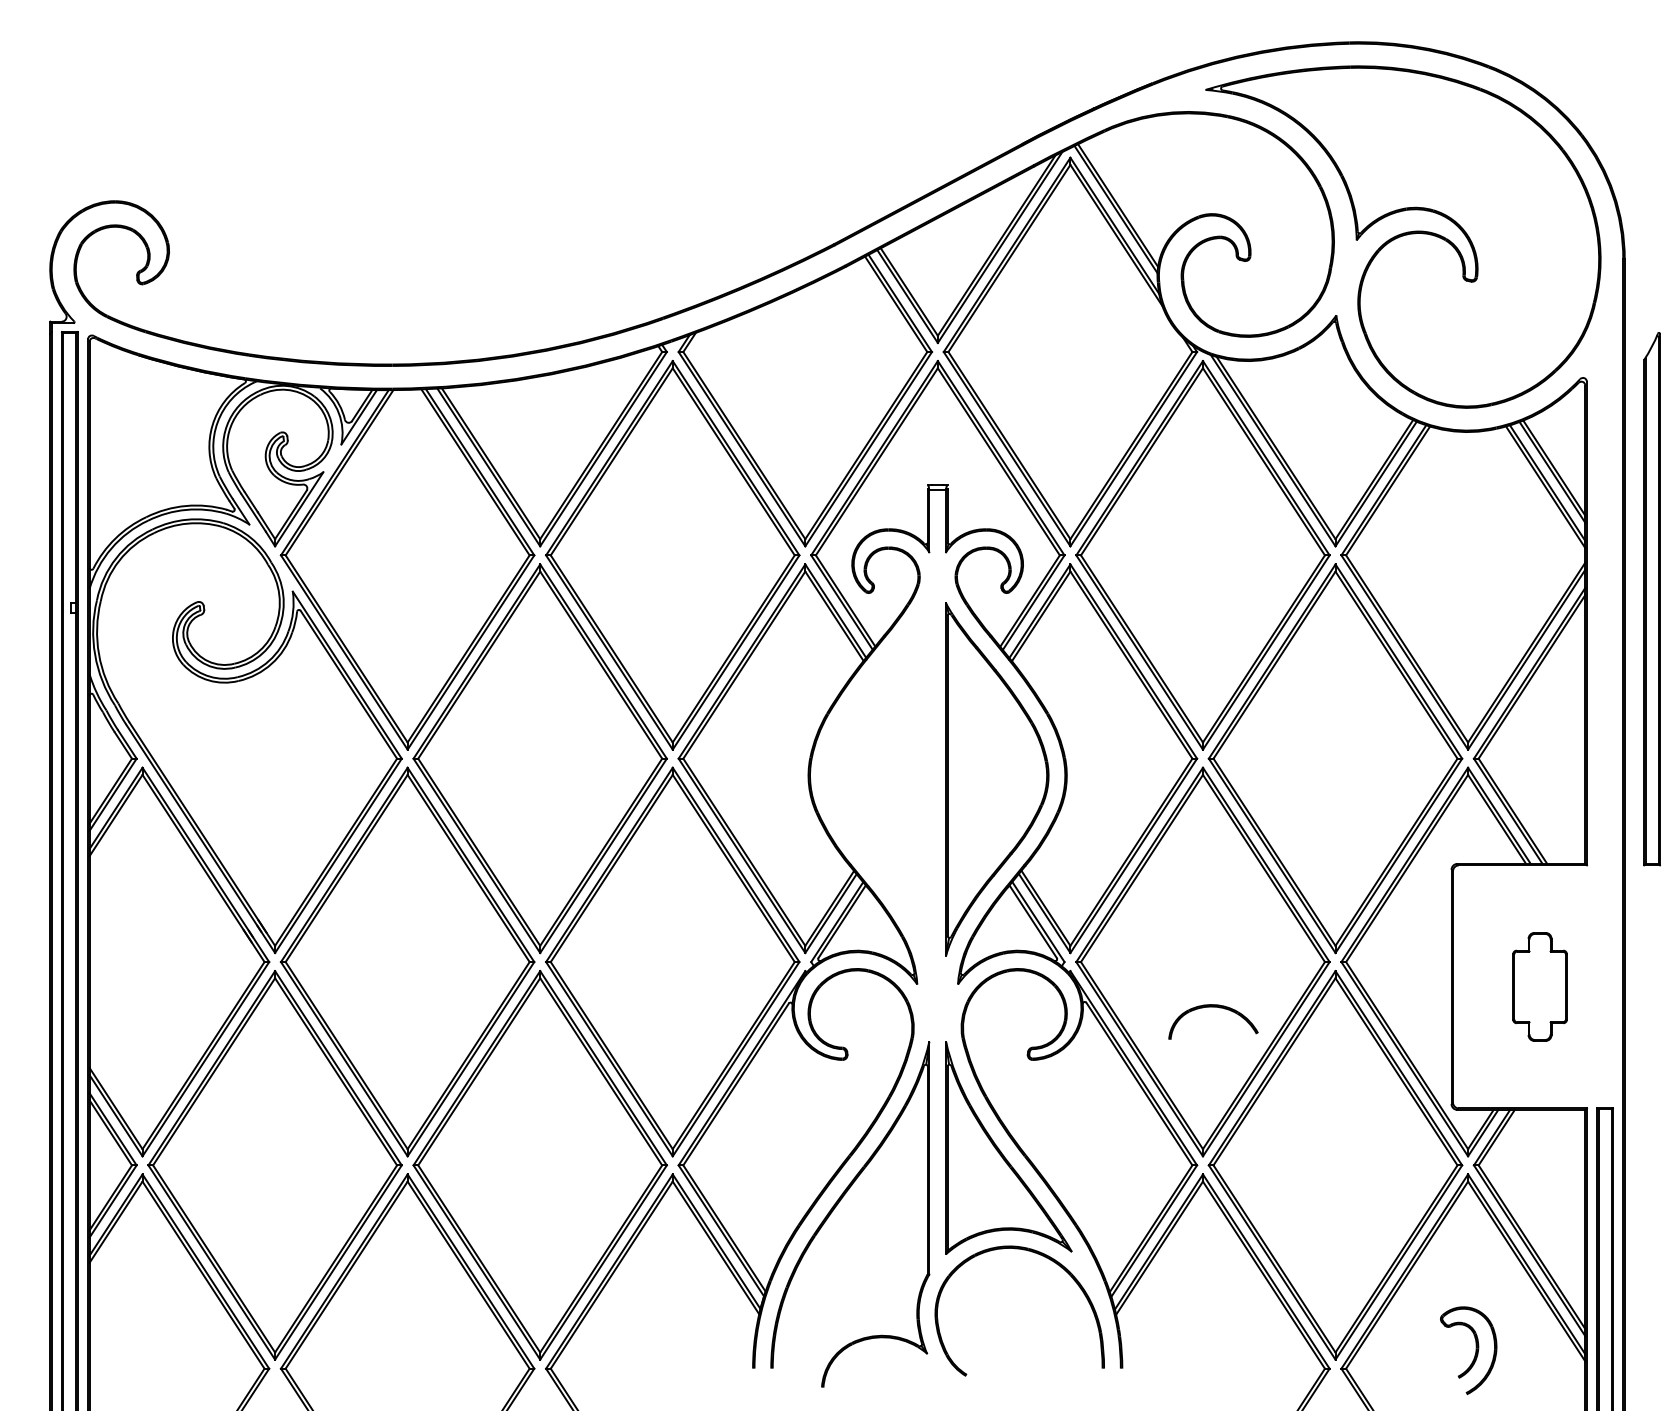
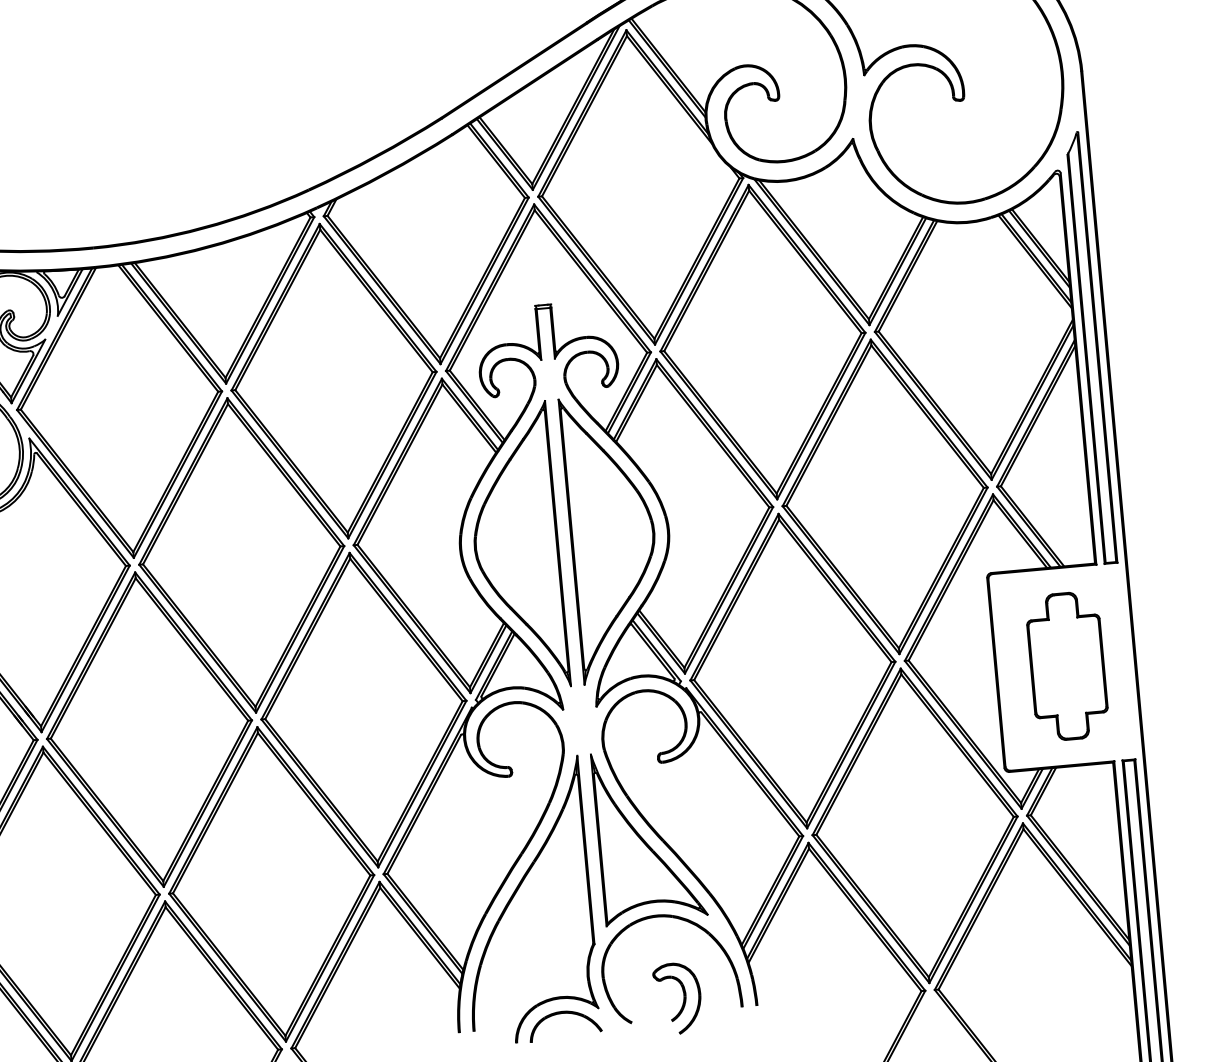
part: (1651, 599) -> (1091, 348), moved
part: (877, 779) -> (516, 547), added
part: (1539, 986) -> (1066, 666), size x1.67
part: (1213, 1007) -> (564, 1013), moved
part: (1475, 1350) -> (683, 997), moved

